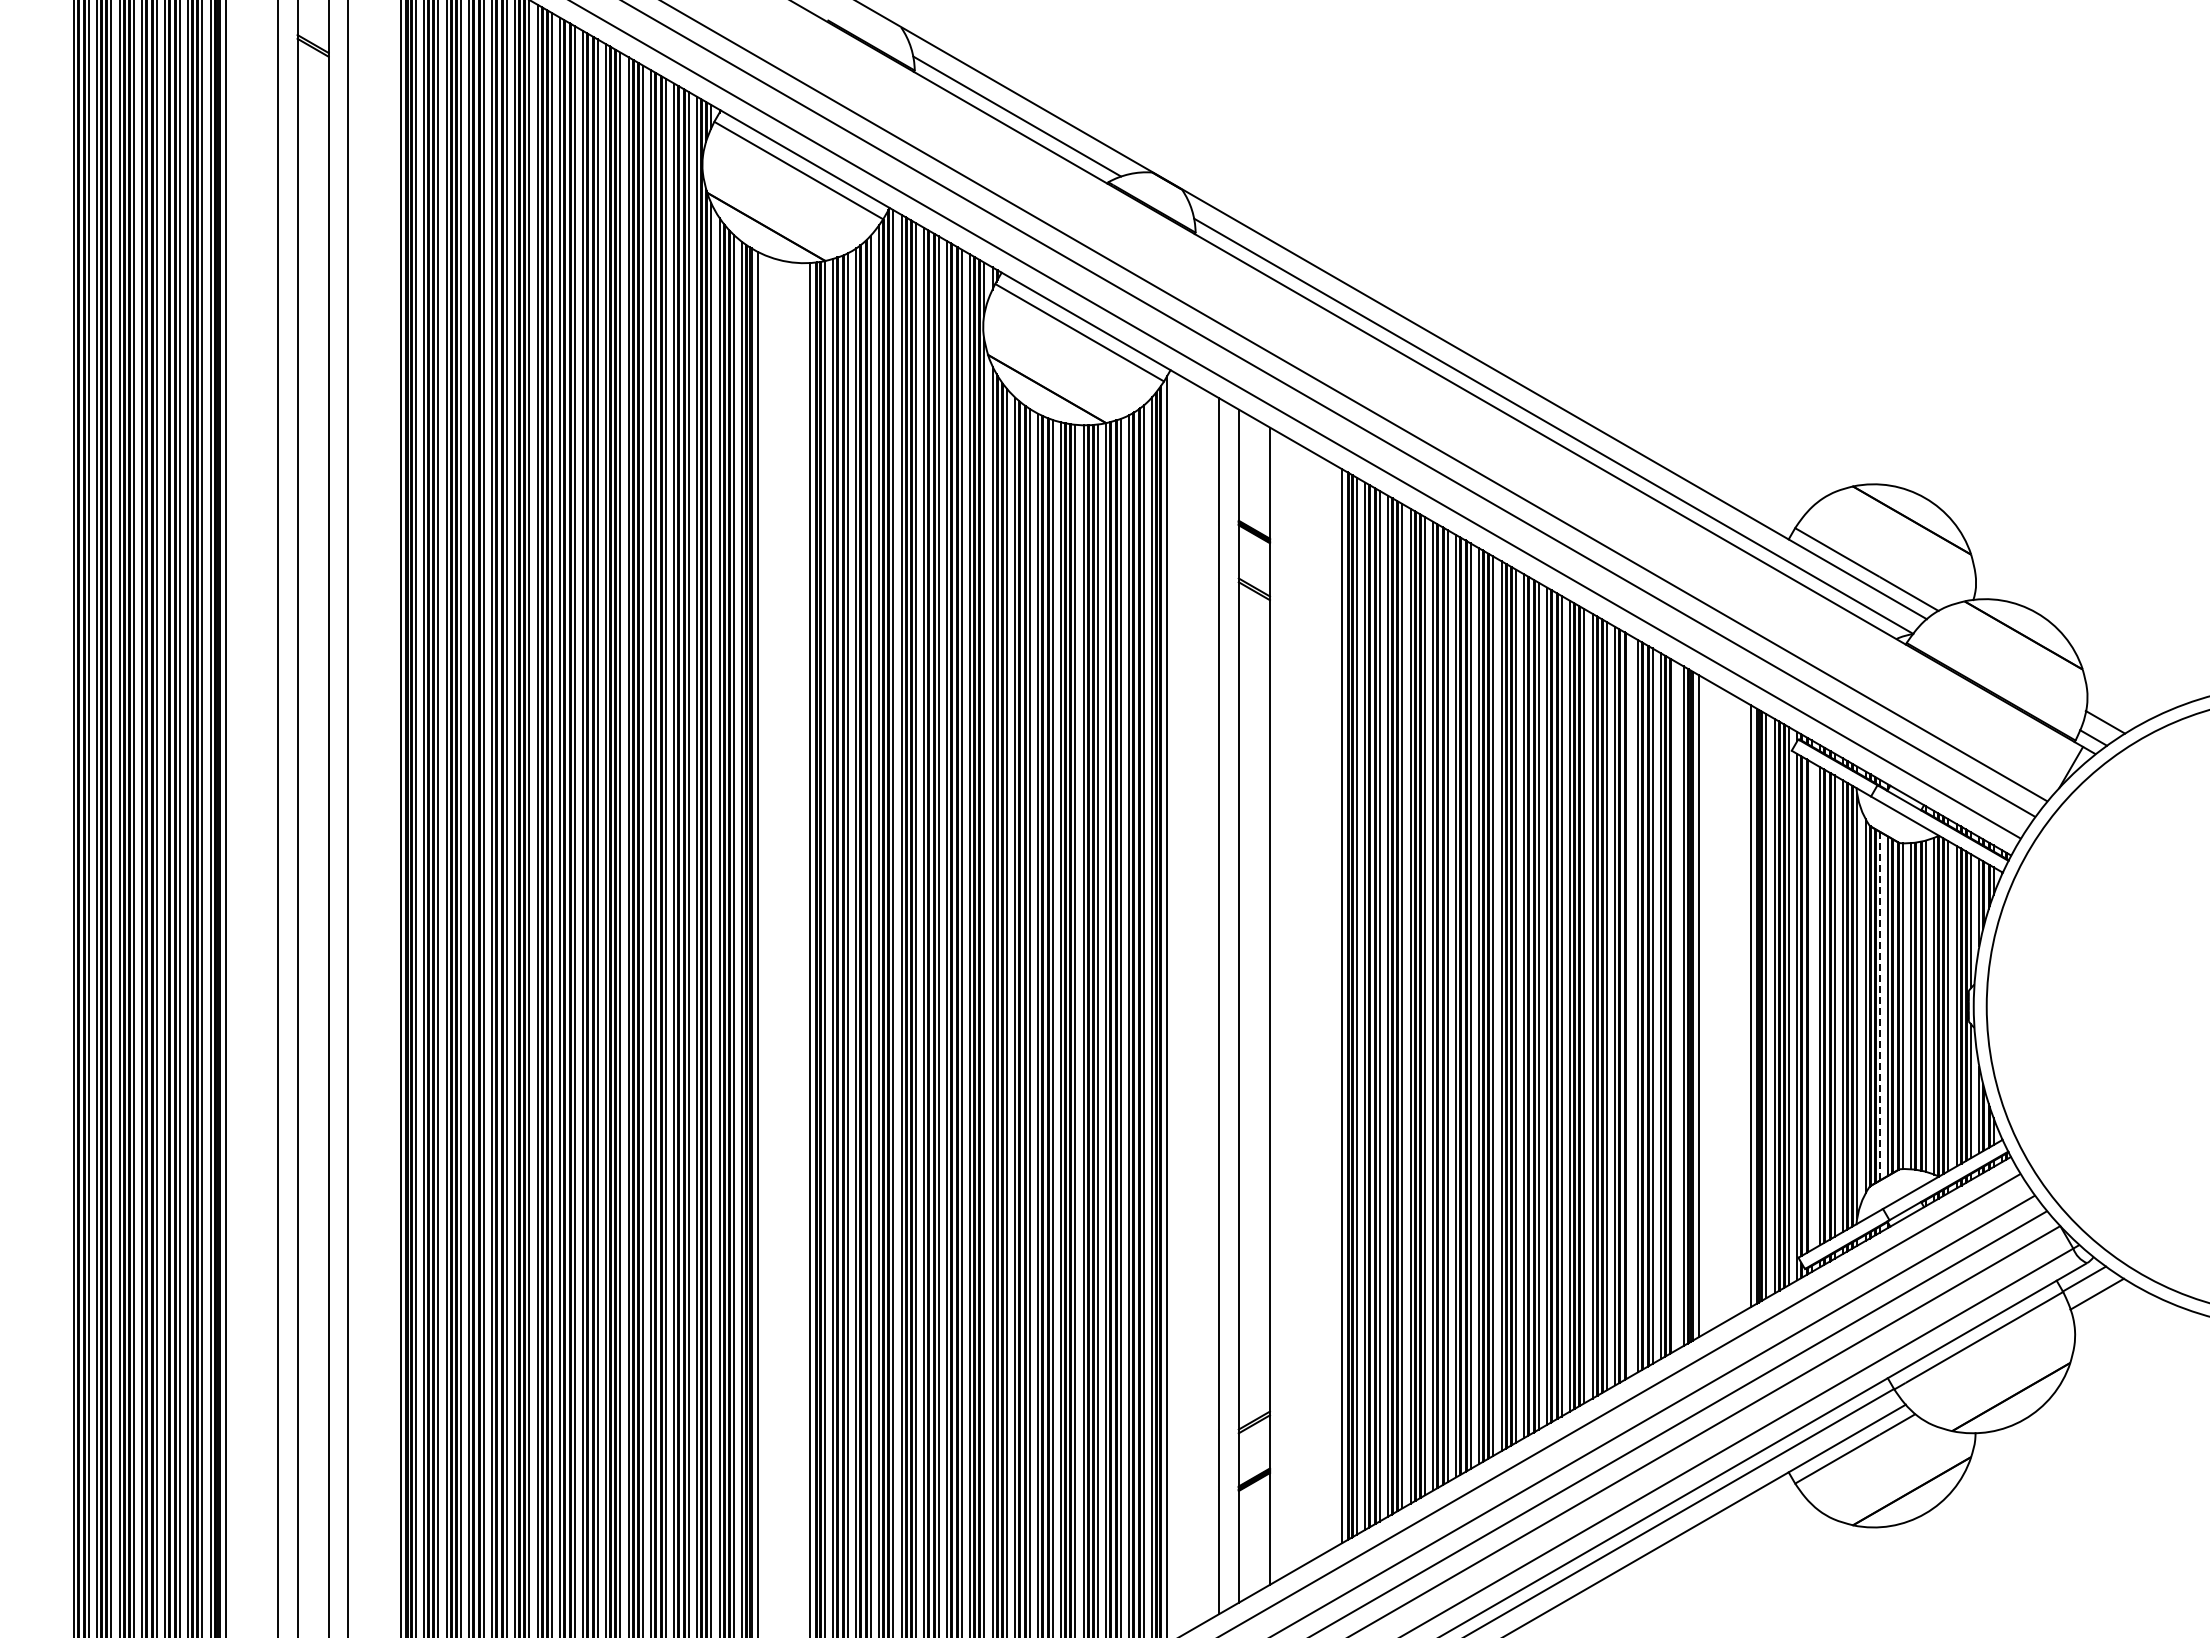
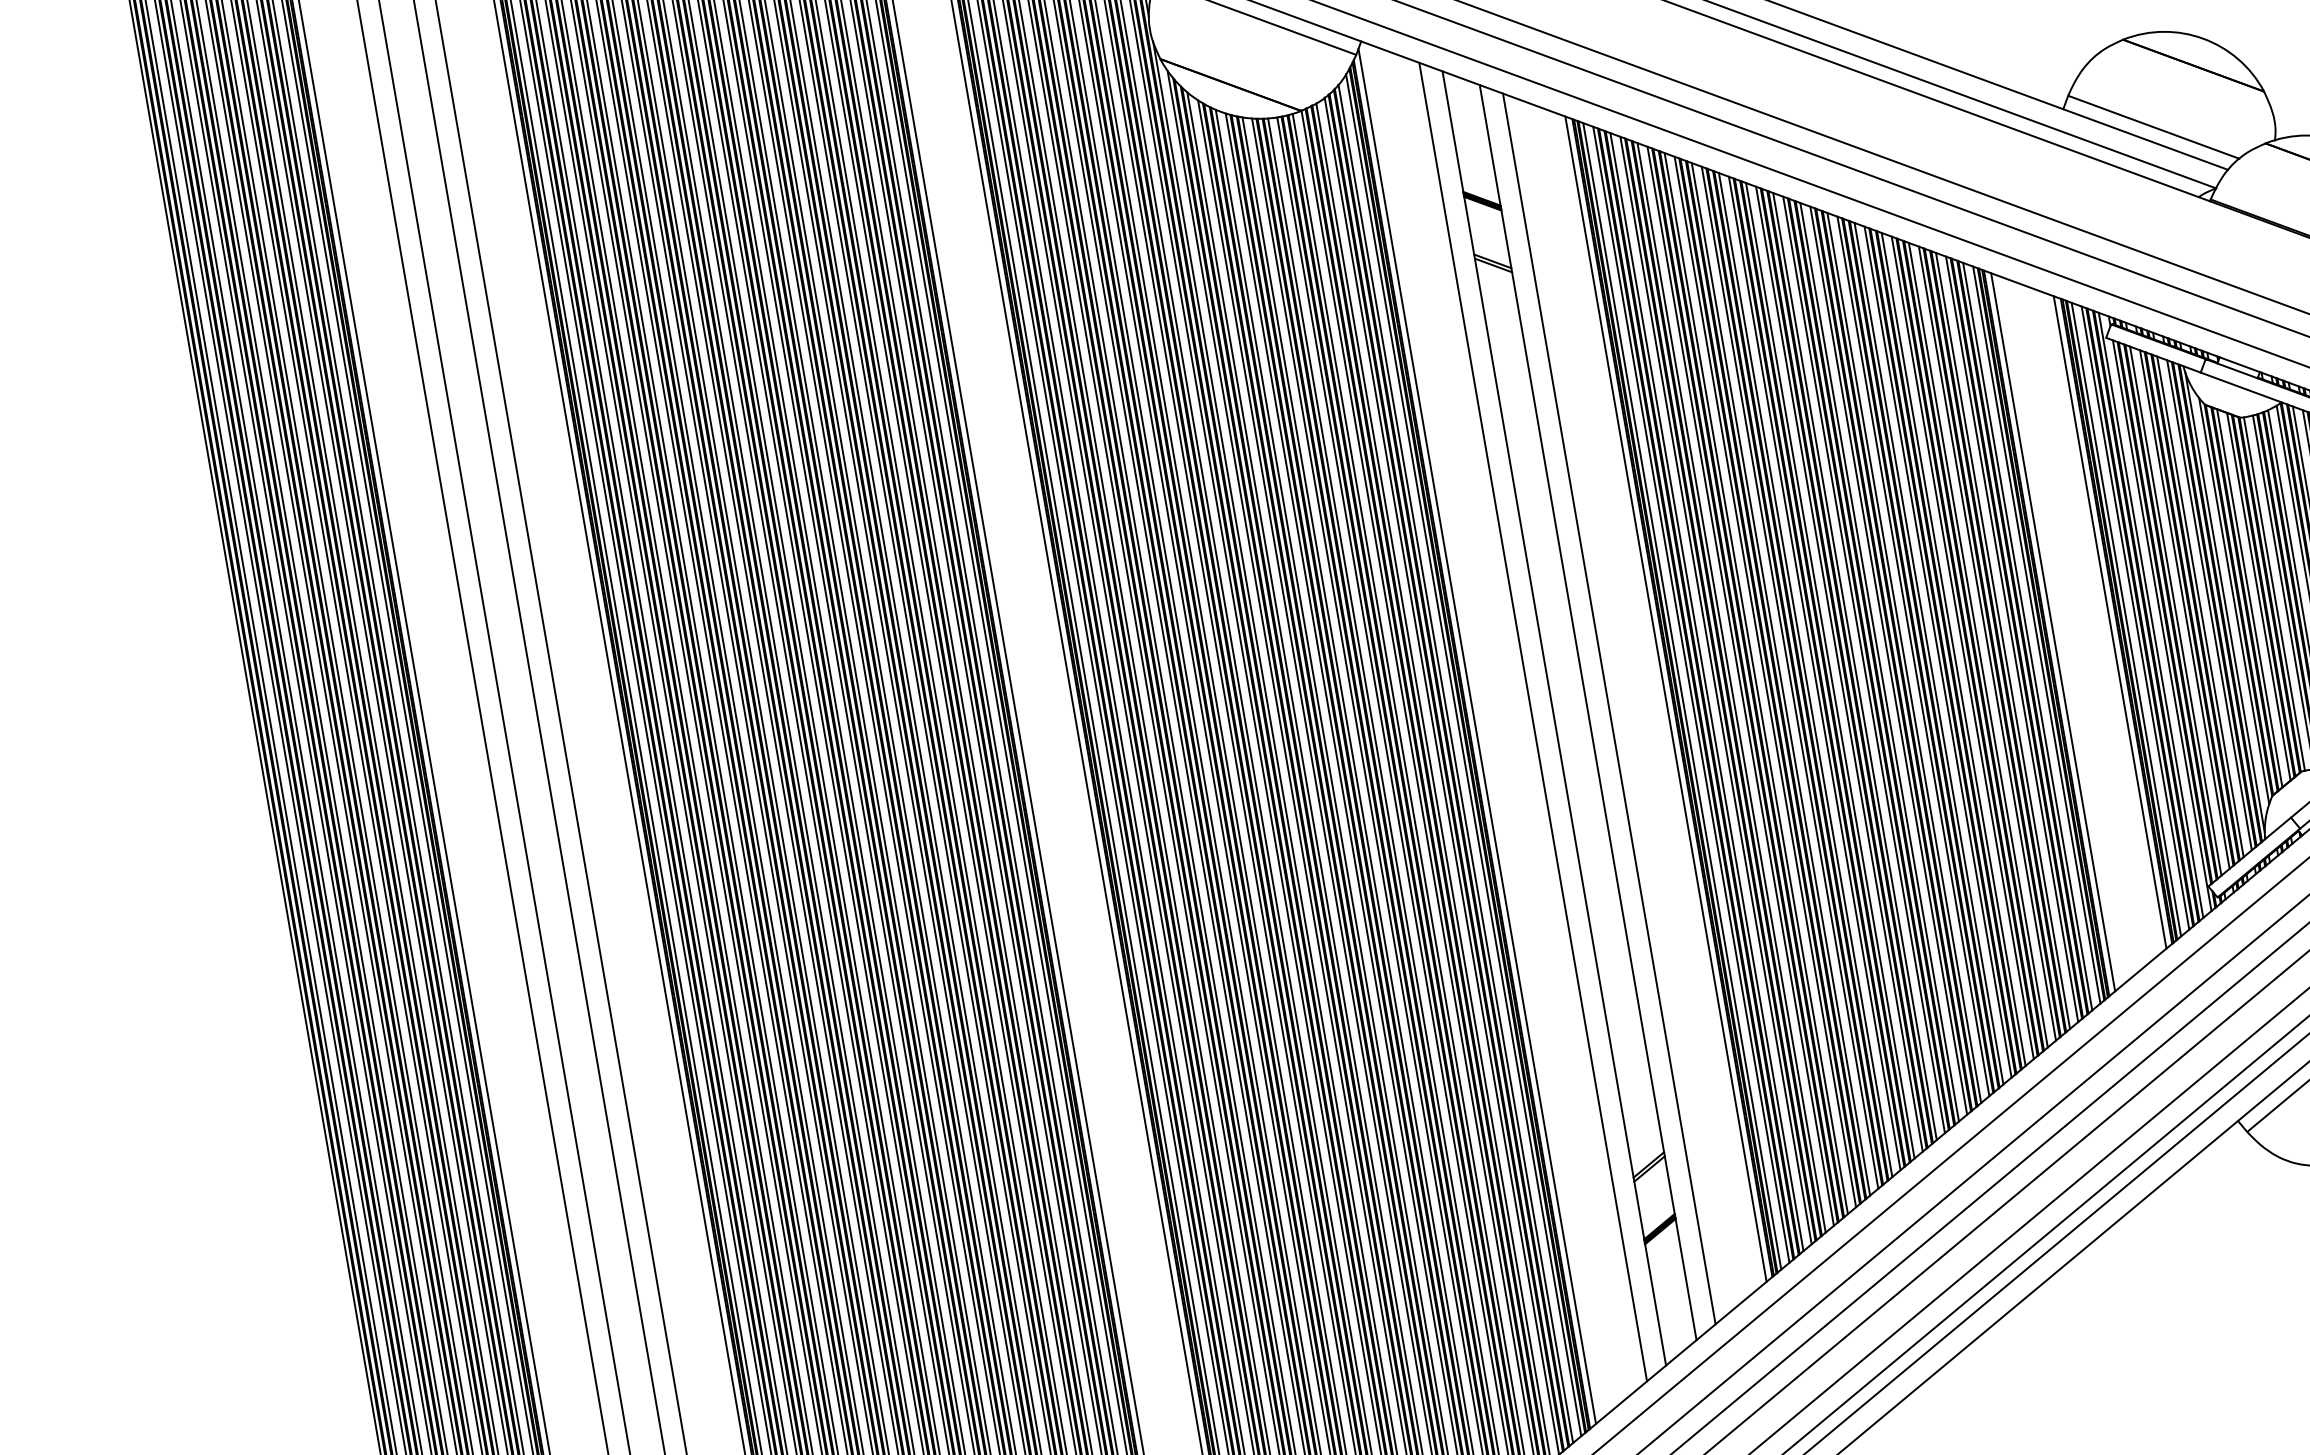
line: (1289, 1005) -> (1609, 708), added
line: (1675, 1005) -> (2027, 635), added
line: (1629, 1006) -> (1978, 645), added
line: (1811, 1006) -> (2175, 611), added
line: (1880, 1006) -> (2250, 598), dashed -> solid

